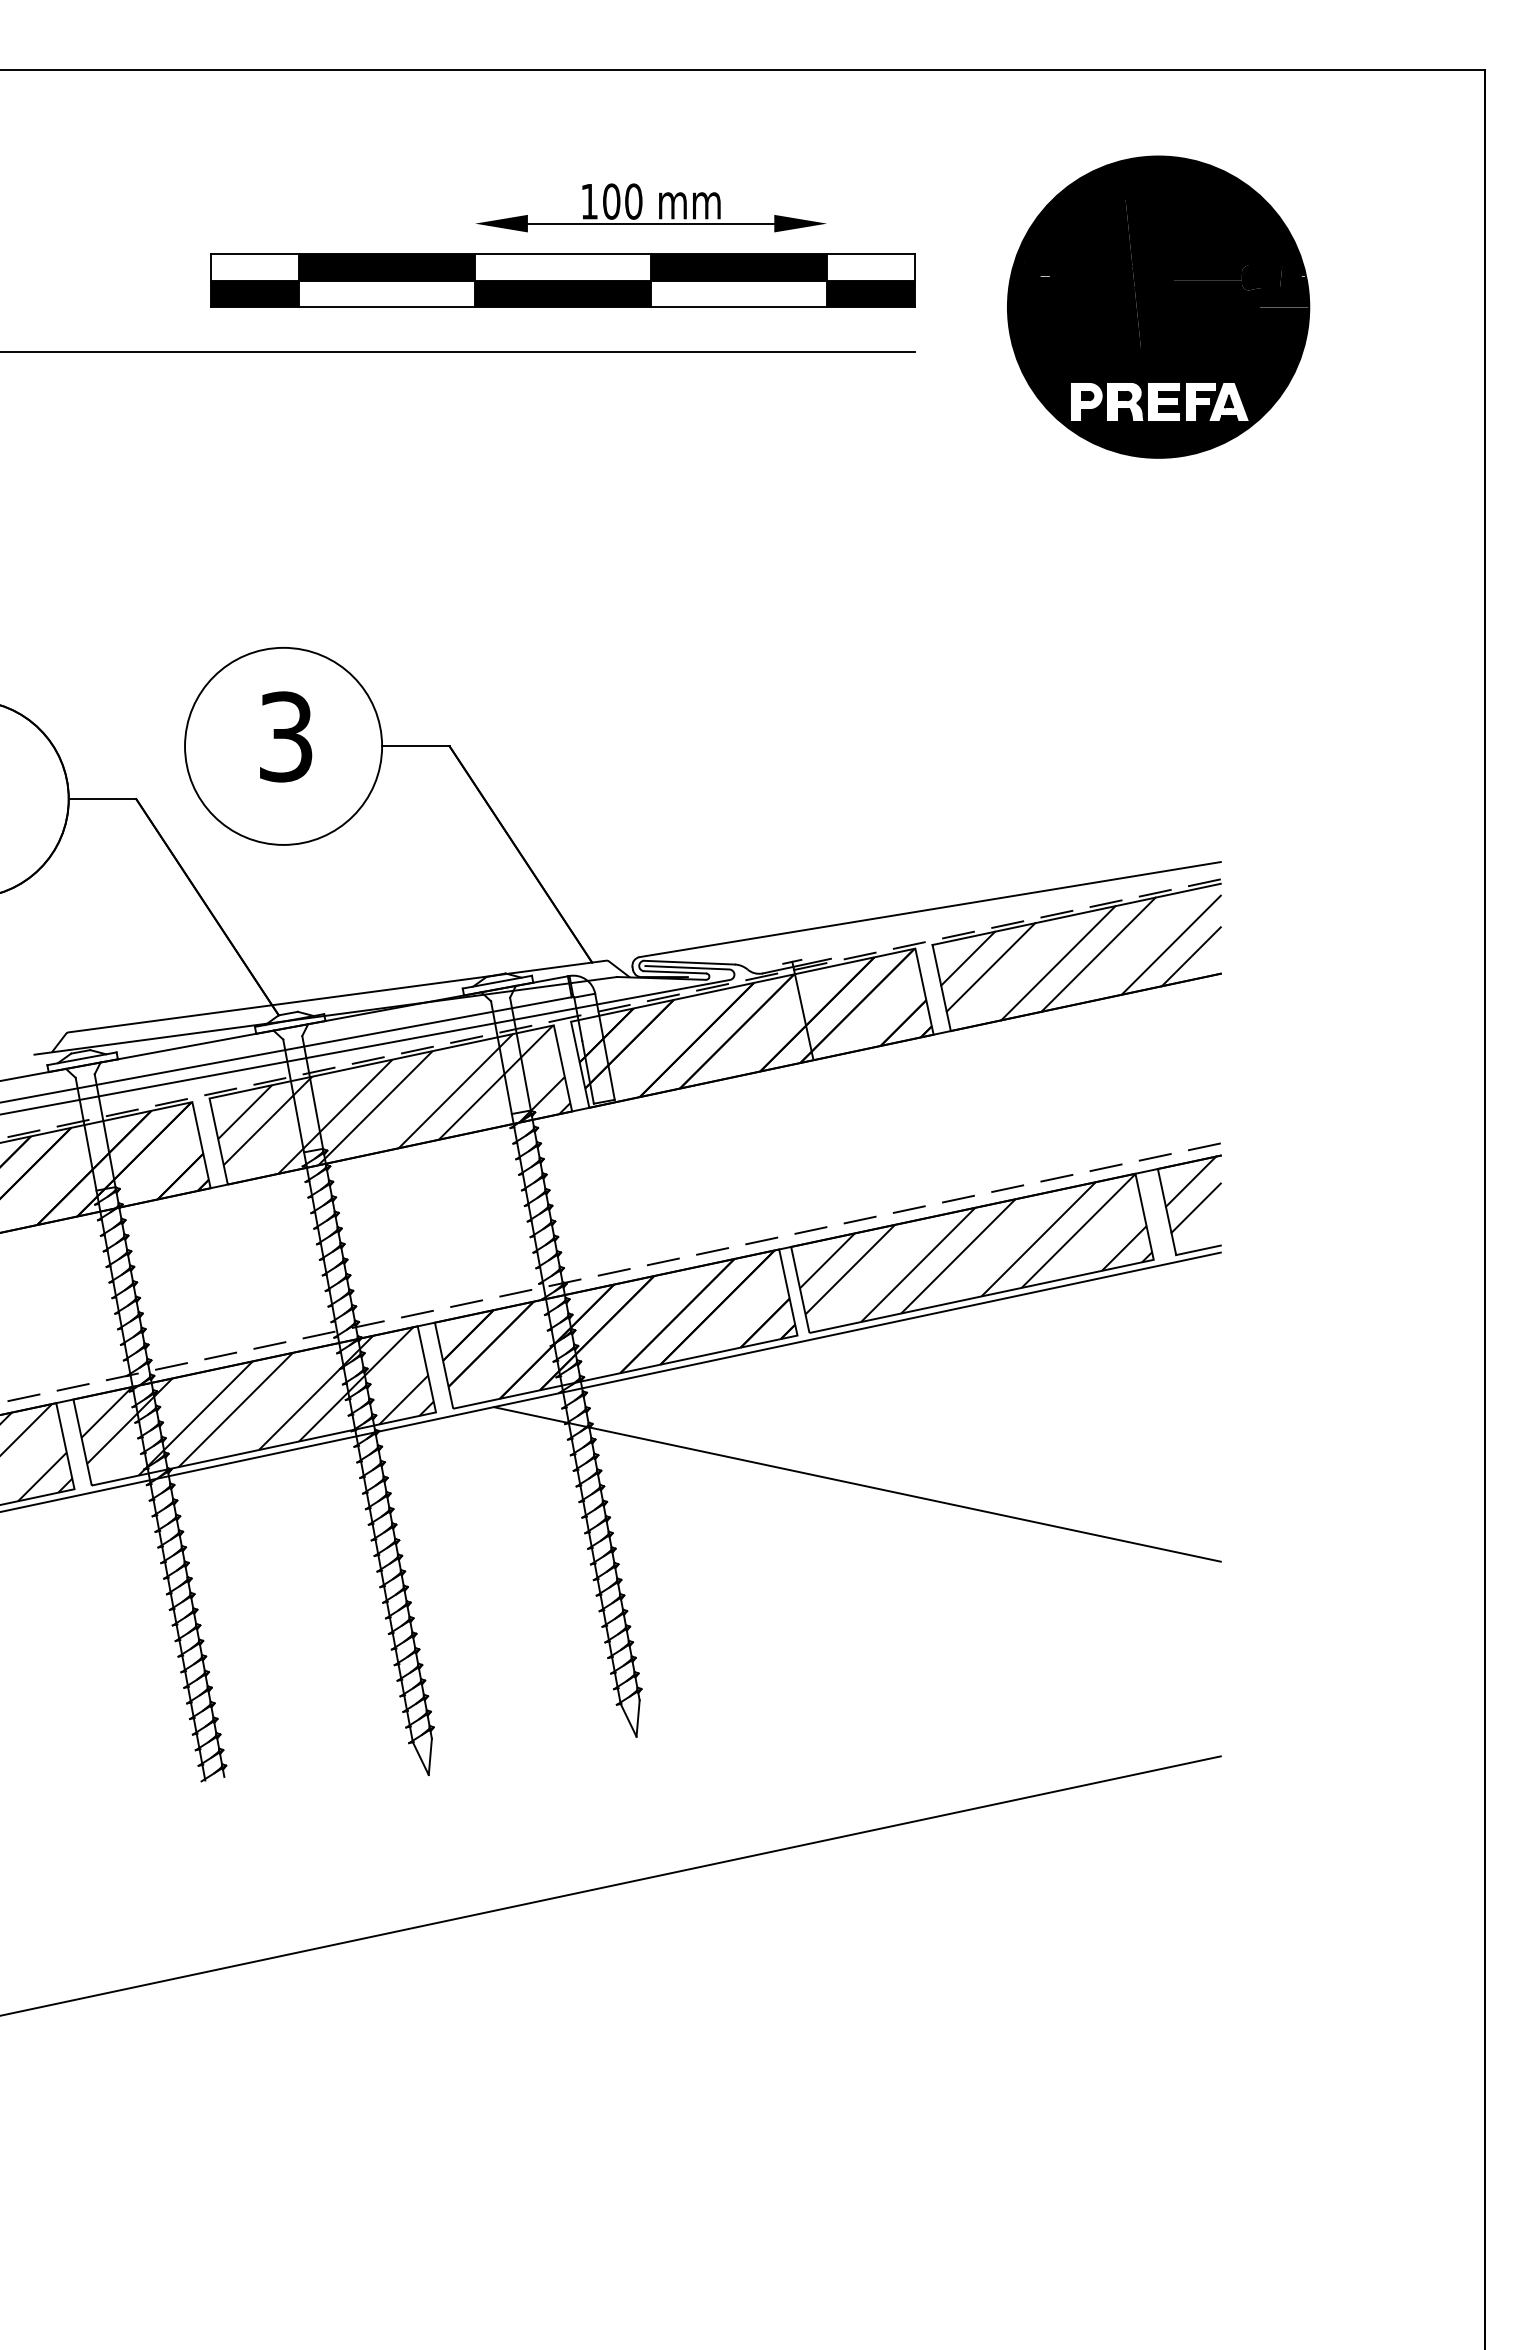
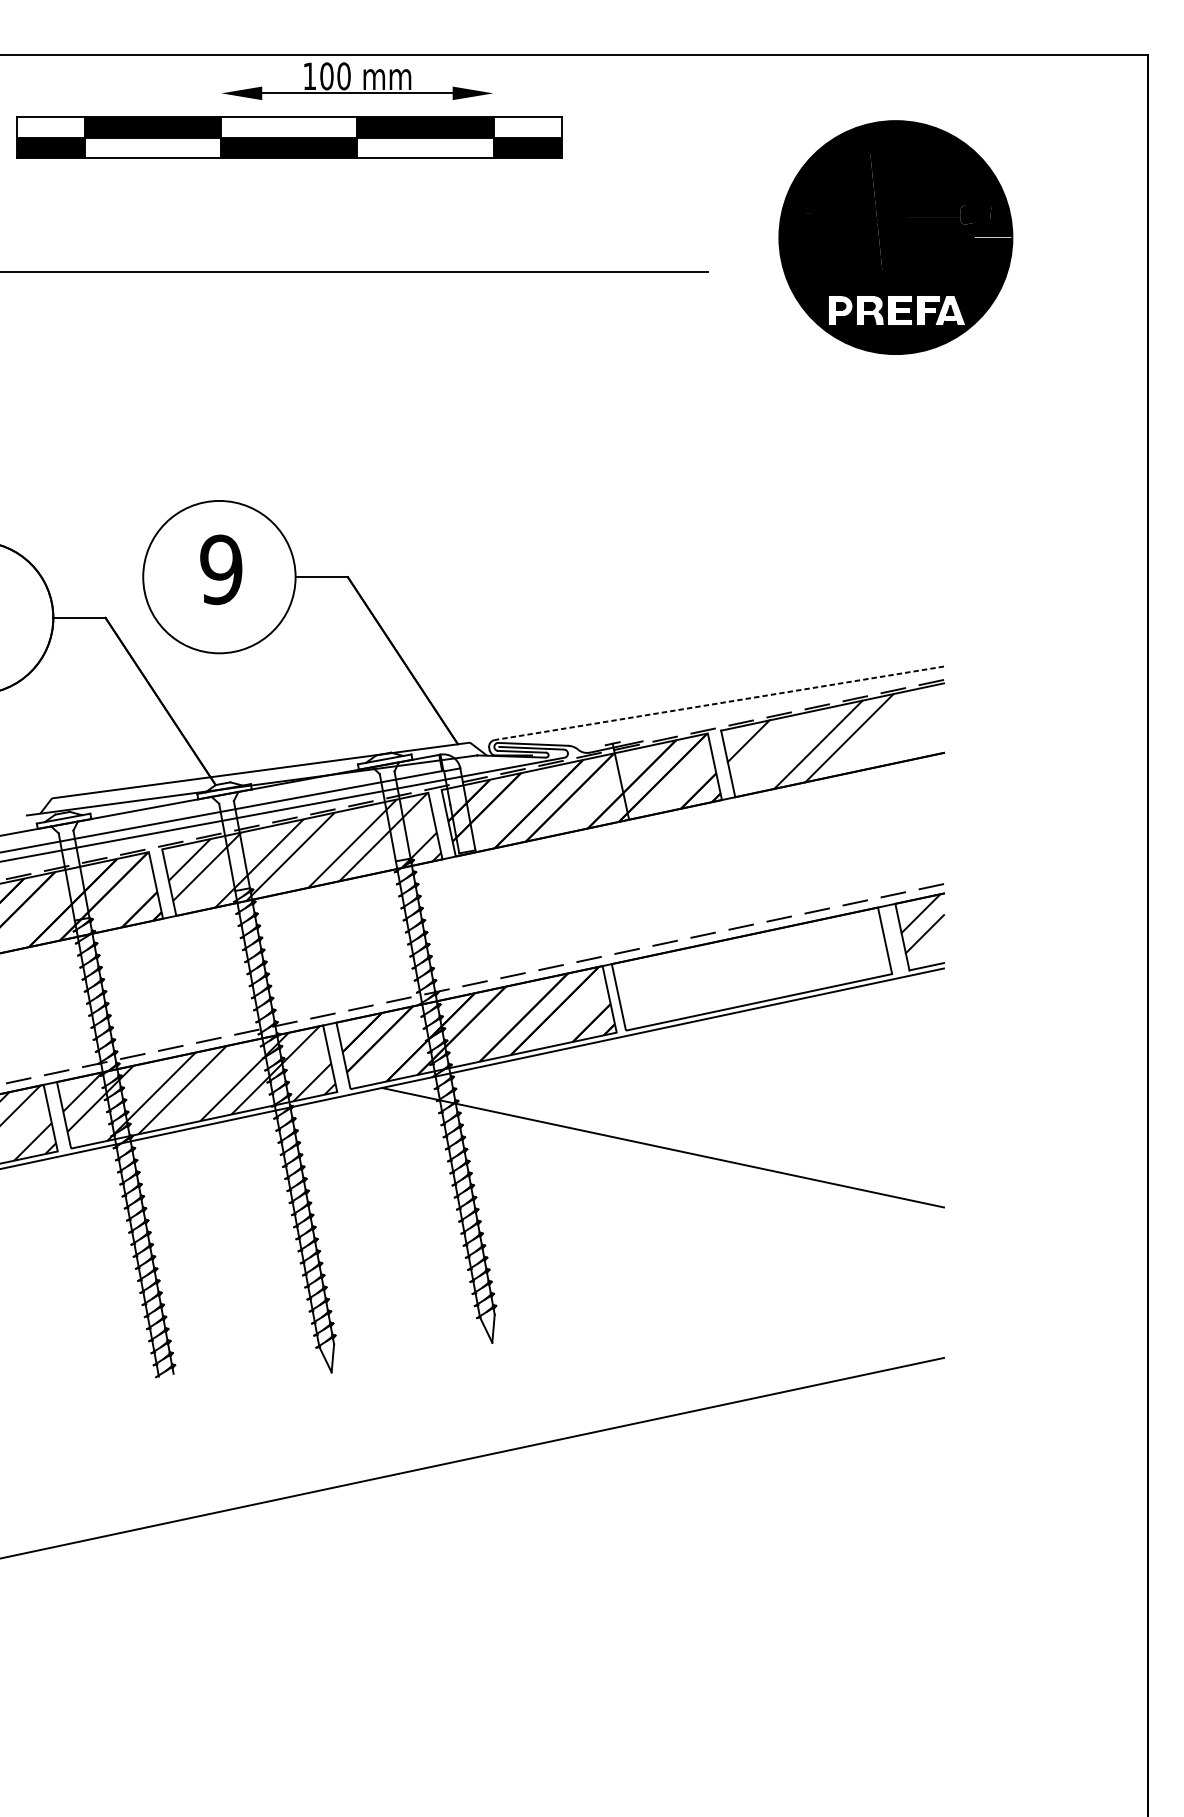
part: (562, 253) -> (288, 116), moved
text: (285, 736) -> (220, 569), 3 -> 9
line: (929, 909) -> (718, 703), solid -> dashed
line: (1170, 944) -> (905, 730), removed
line: (1190, 956) -> (920, 739), removed
line: (990, 967) -> (765, 748), removed
hatch: (975, 1248) -> (754, 965), removed

